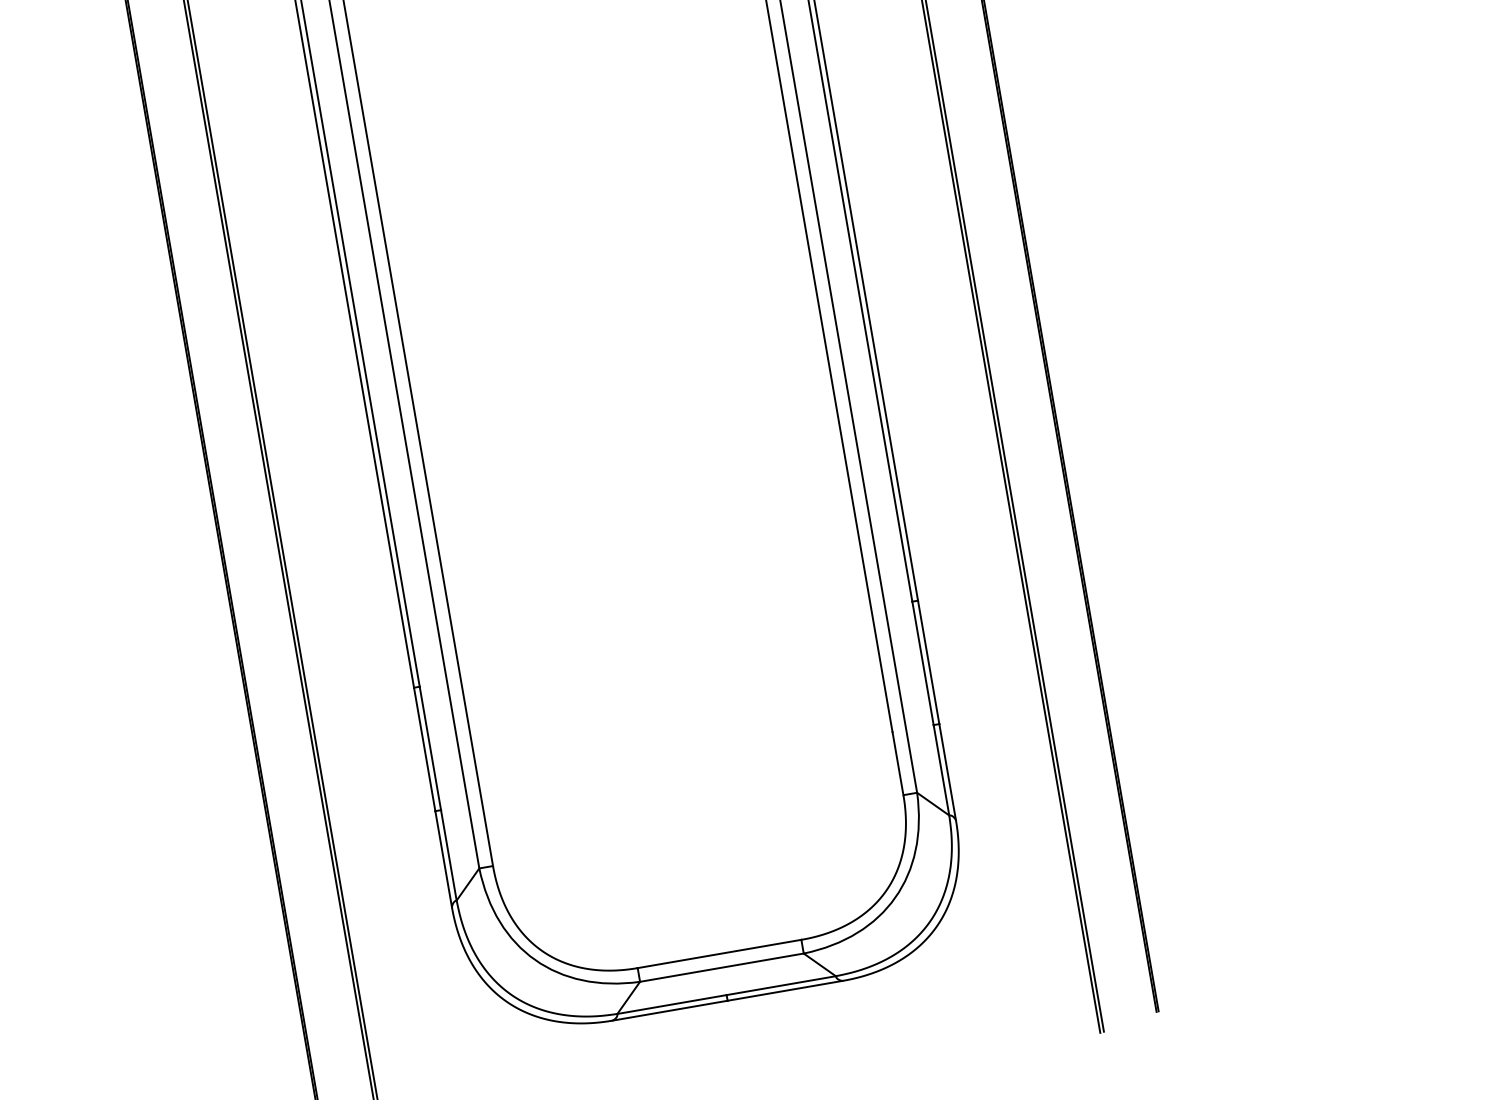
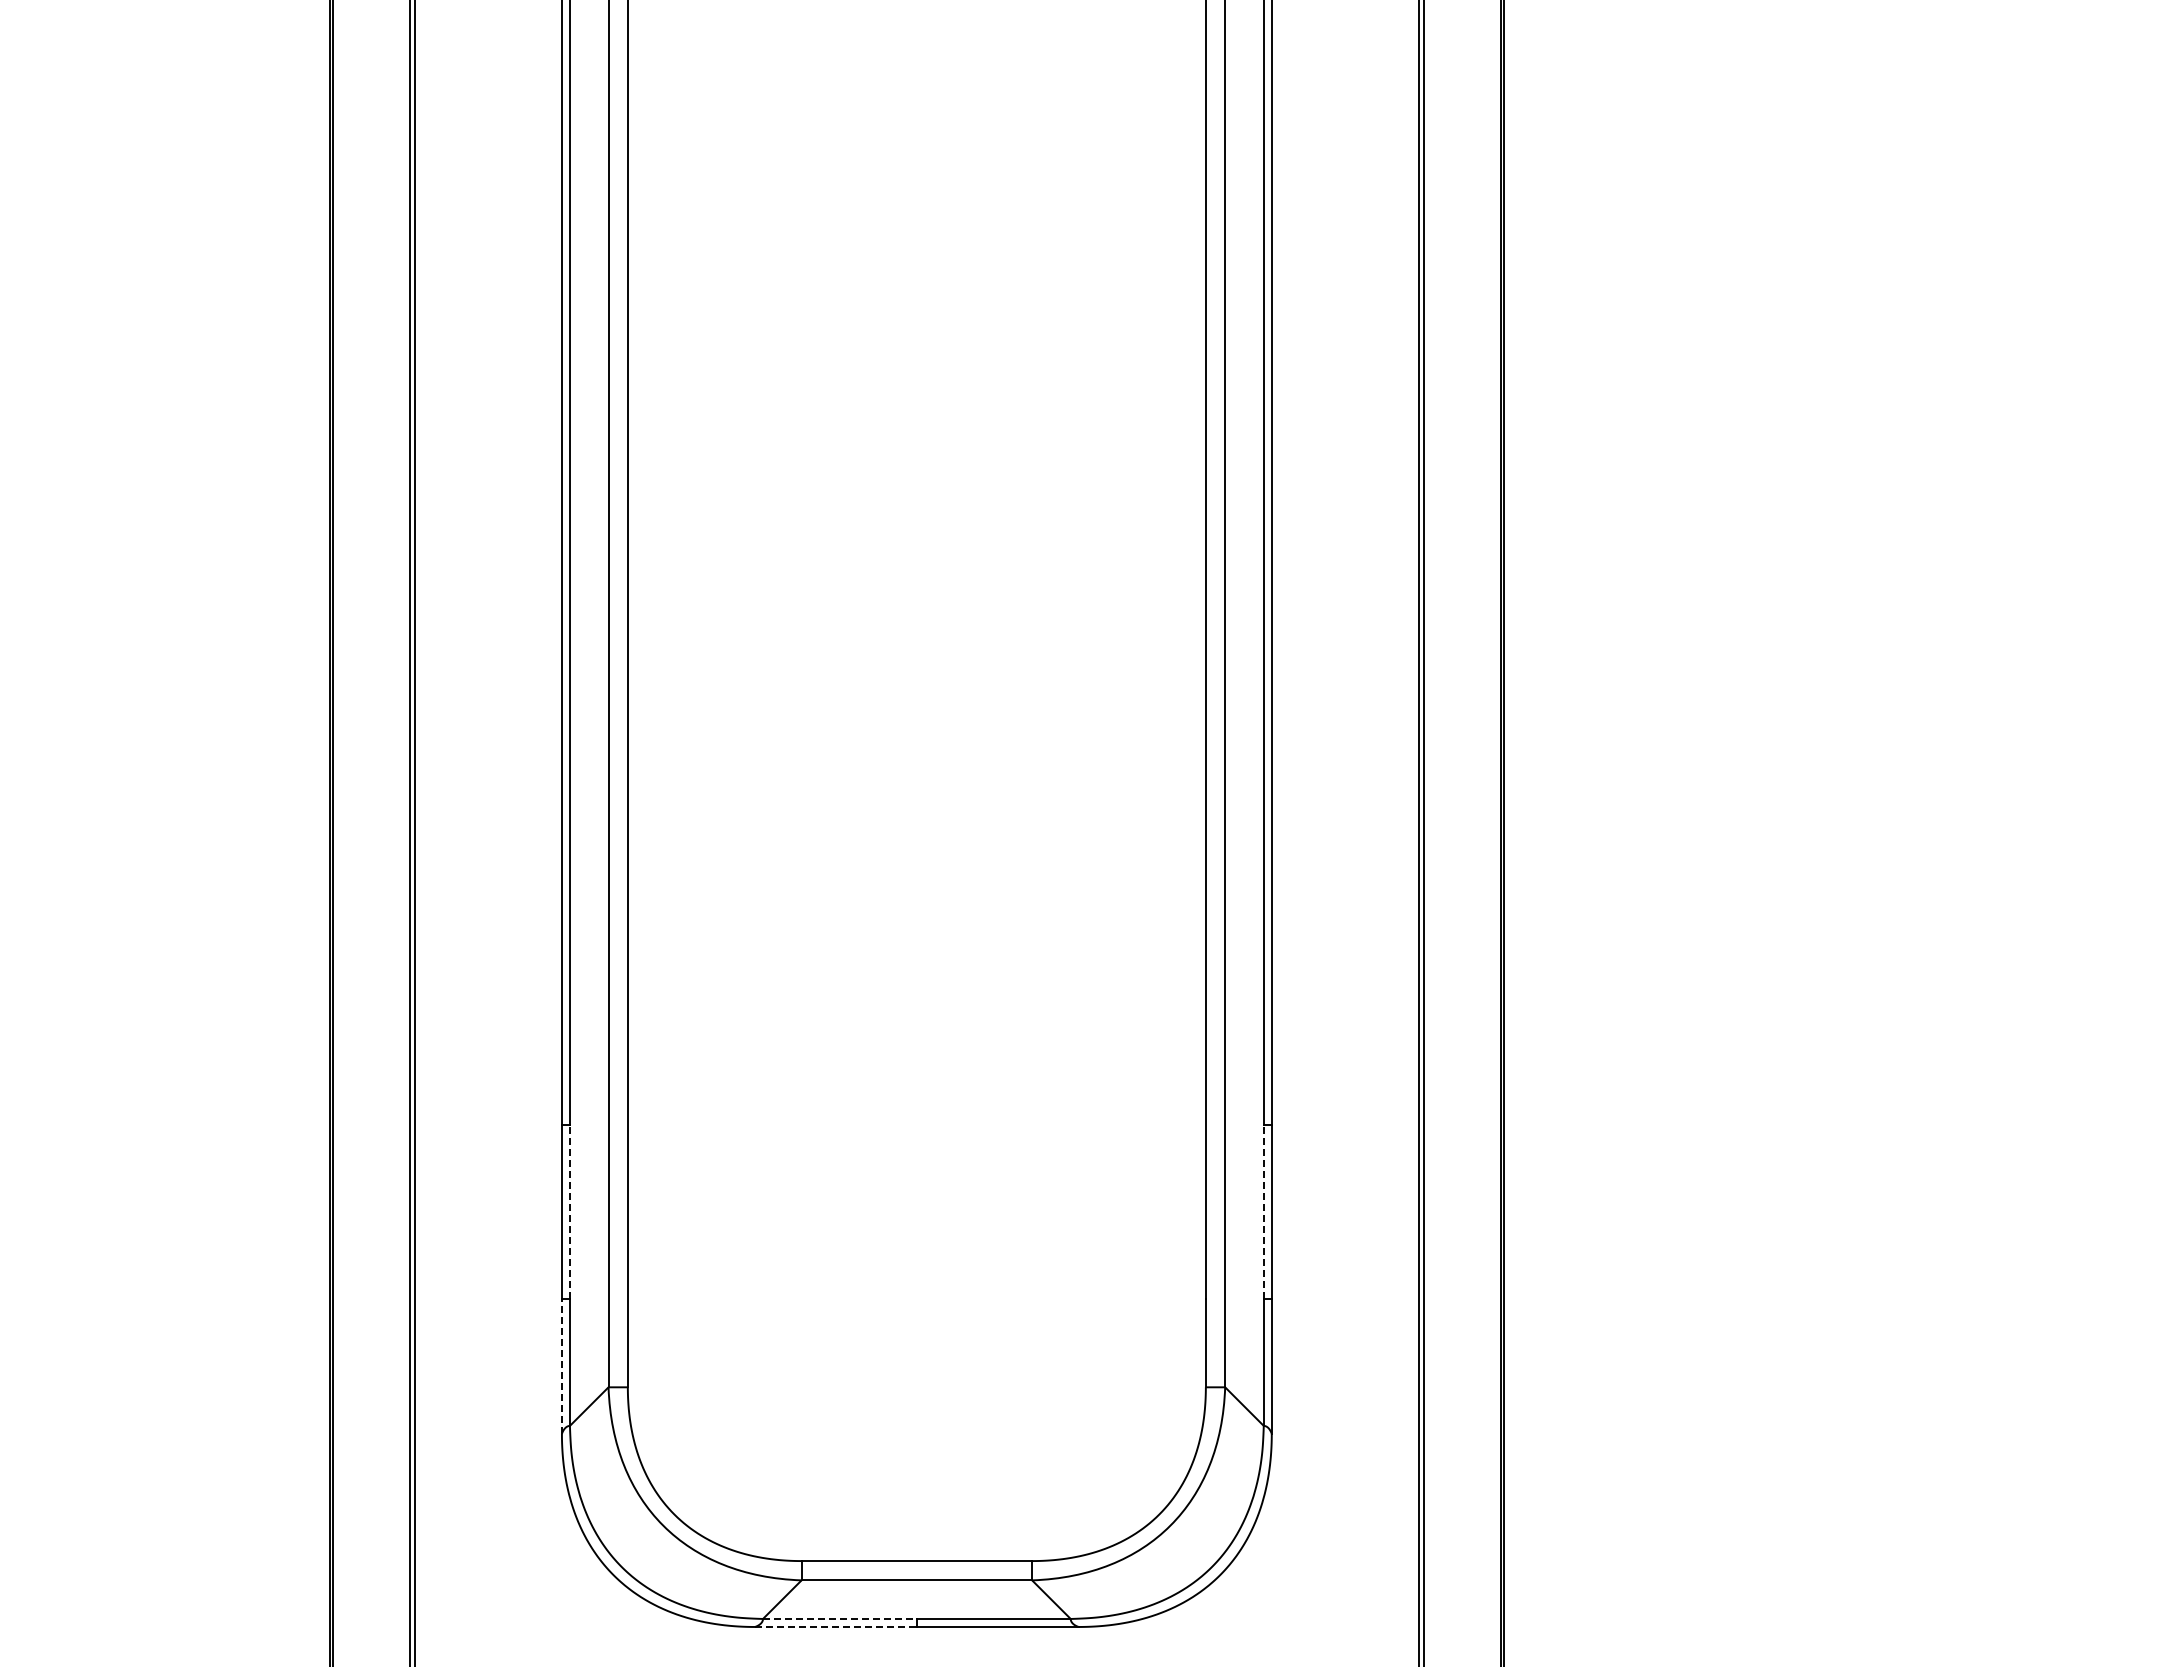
line: (922, 663) -> (1263, 1211), solid -> dashed
line: (430, 748) -> (569, 1211), solid -> dashed
line: (443, 859) -> (561, 1366), solid -> dashed
line: (671, 1004) -> (839, 1618), solid -> dashed
line: (669, 1010) -> (835, 1626), solid -> dashed

